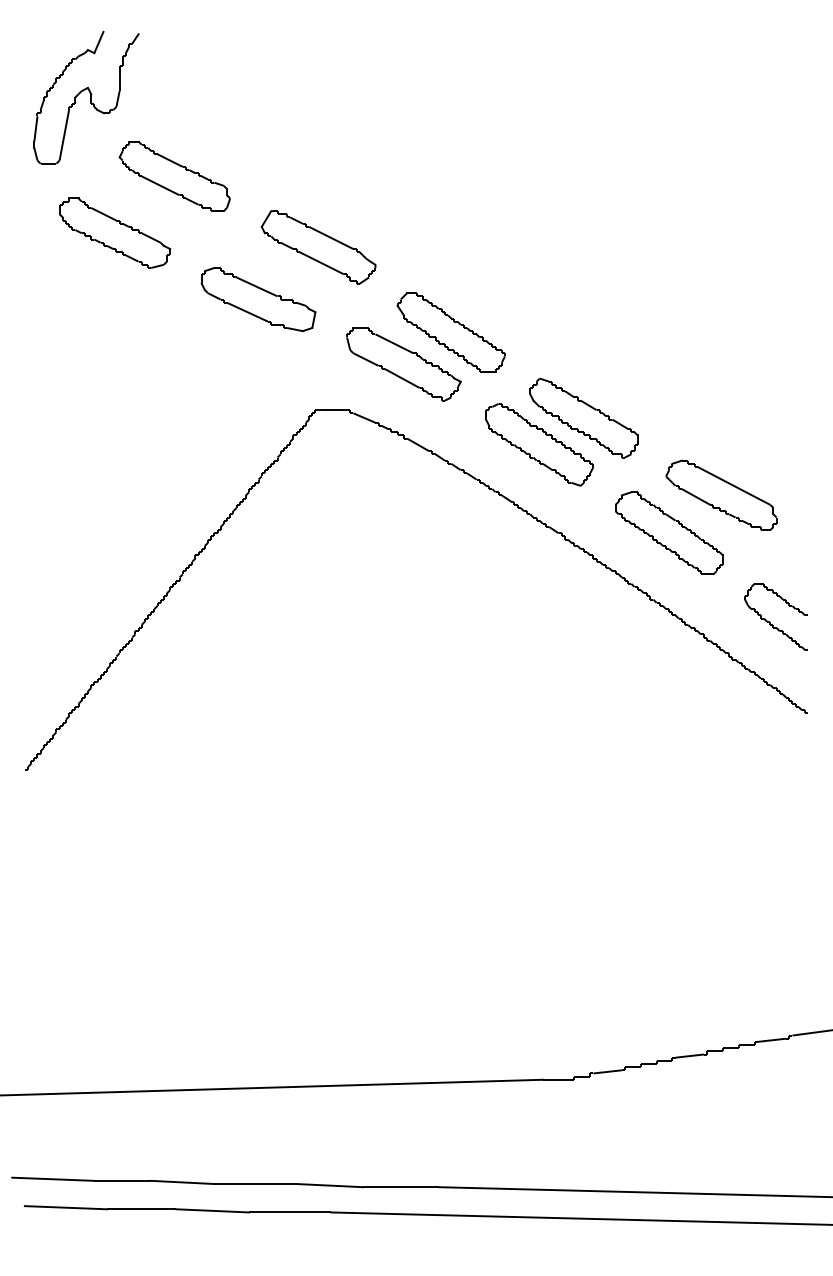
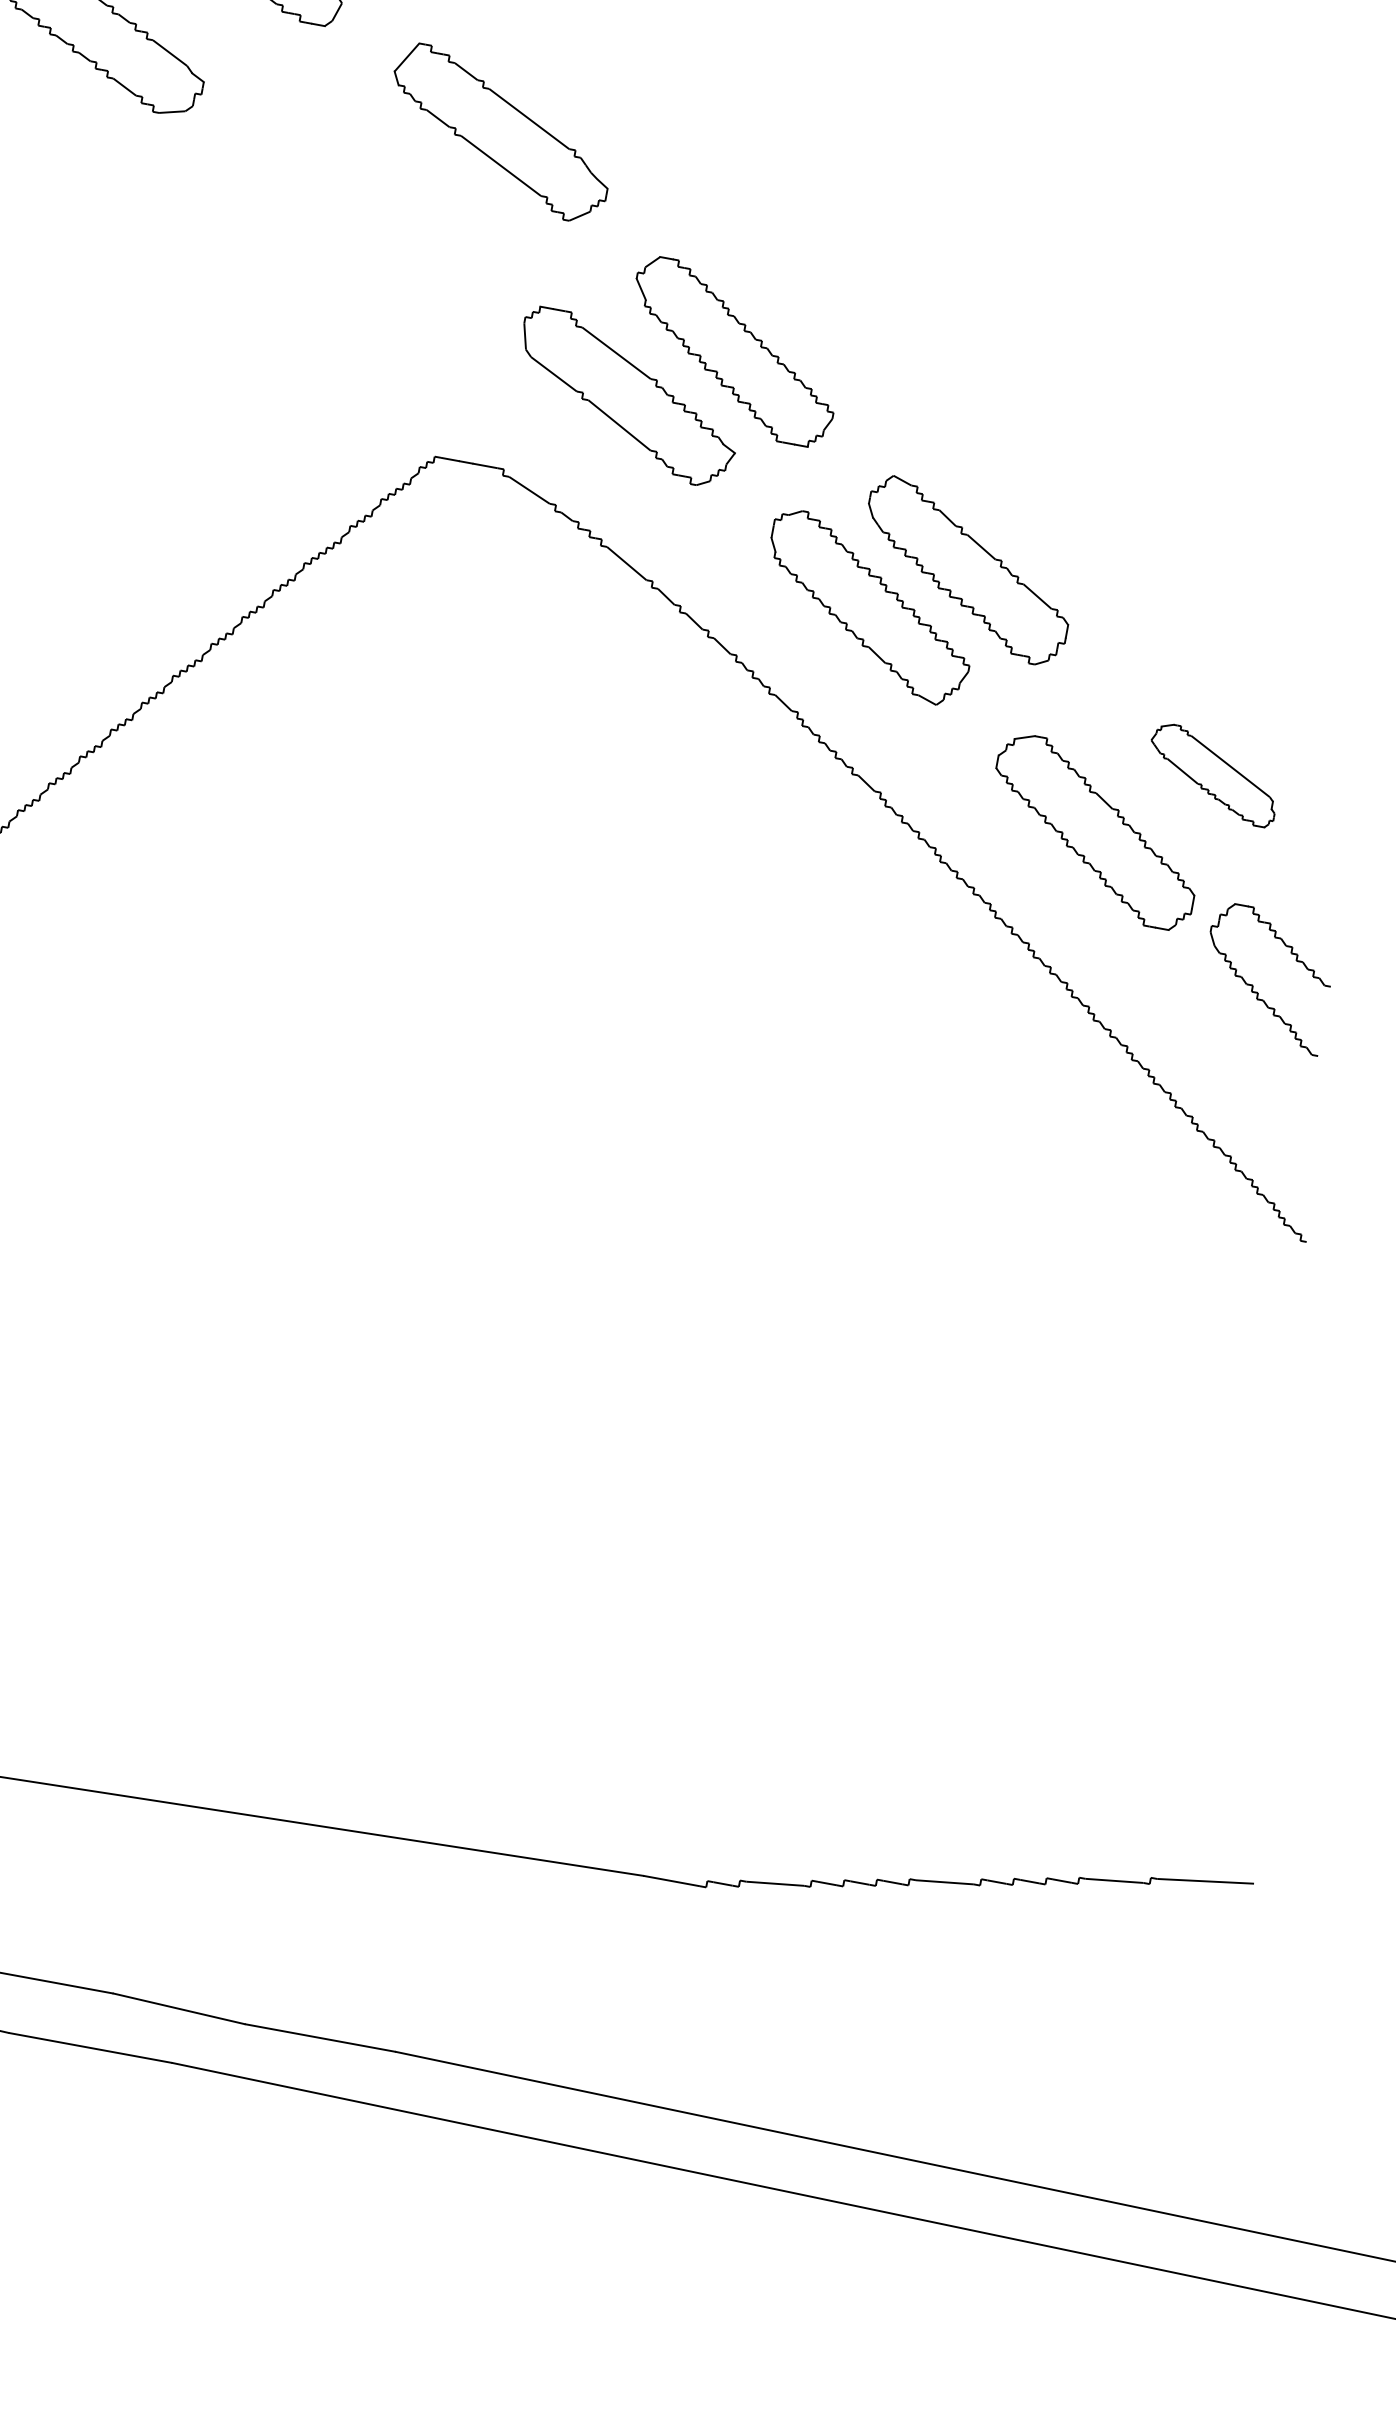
part: (258, 299) -> (361, 215), removed
part: (721, 494) -> (1213, 773), size x0.6
part: (769, 621) -> (1251, 984), moved

